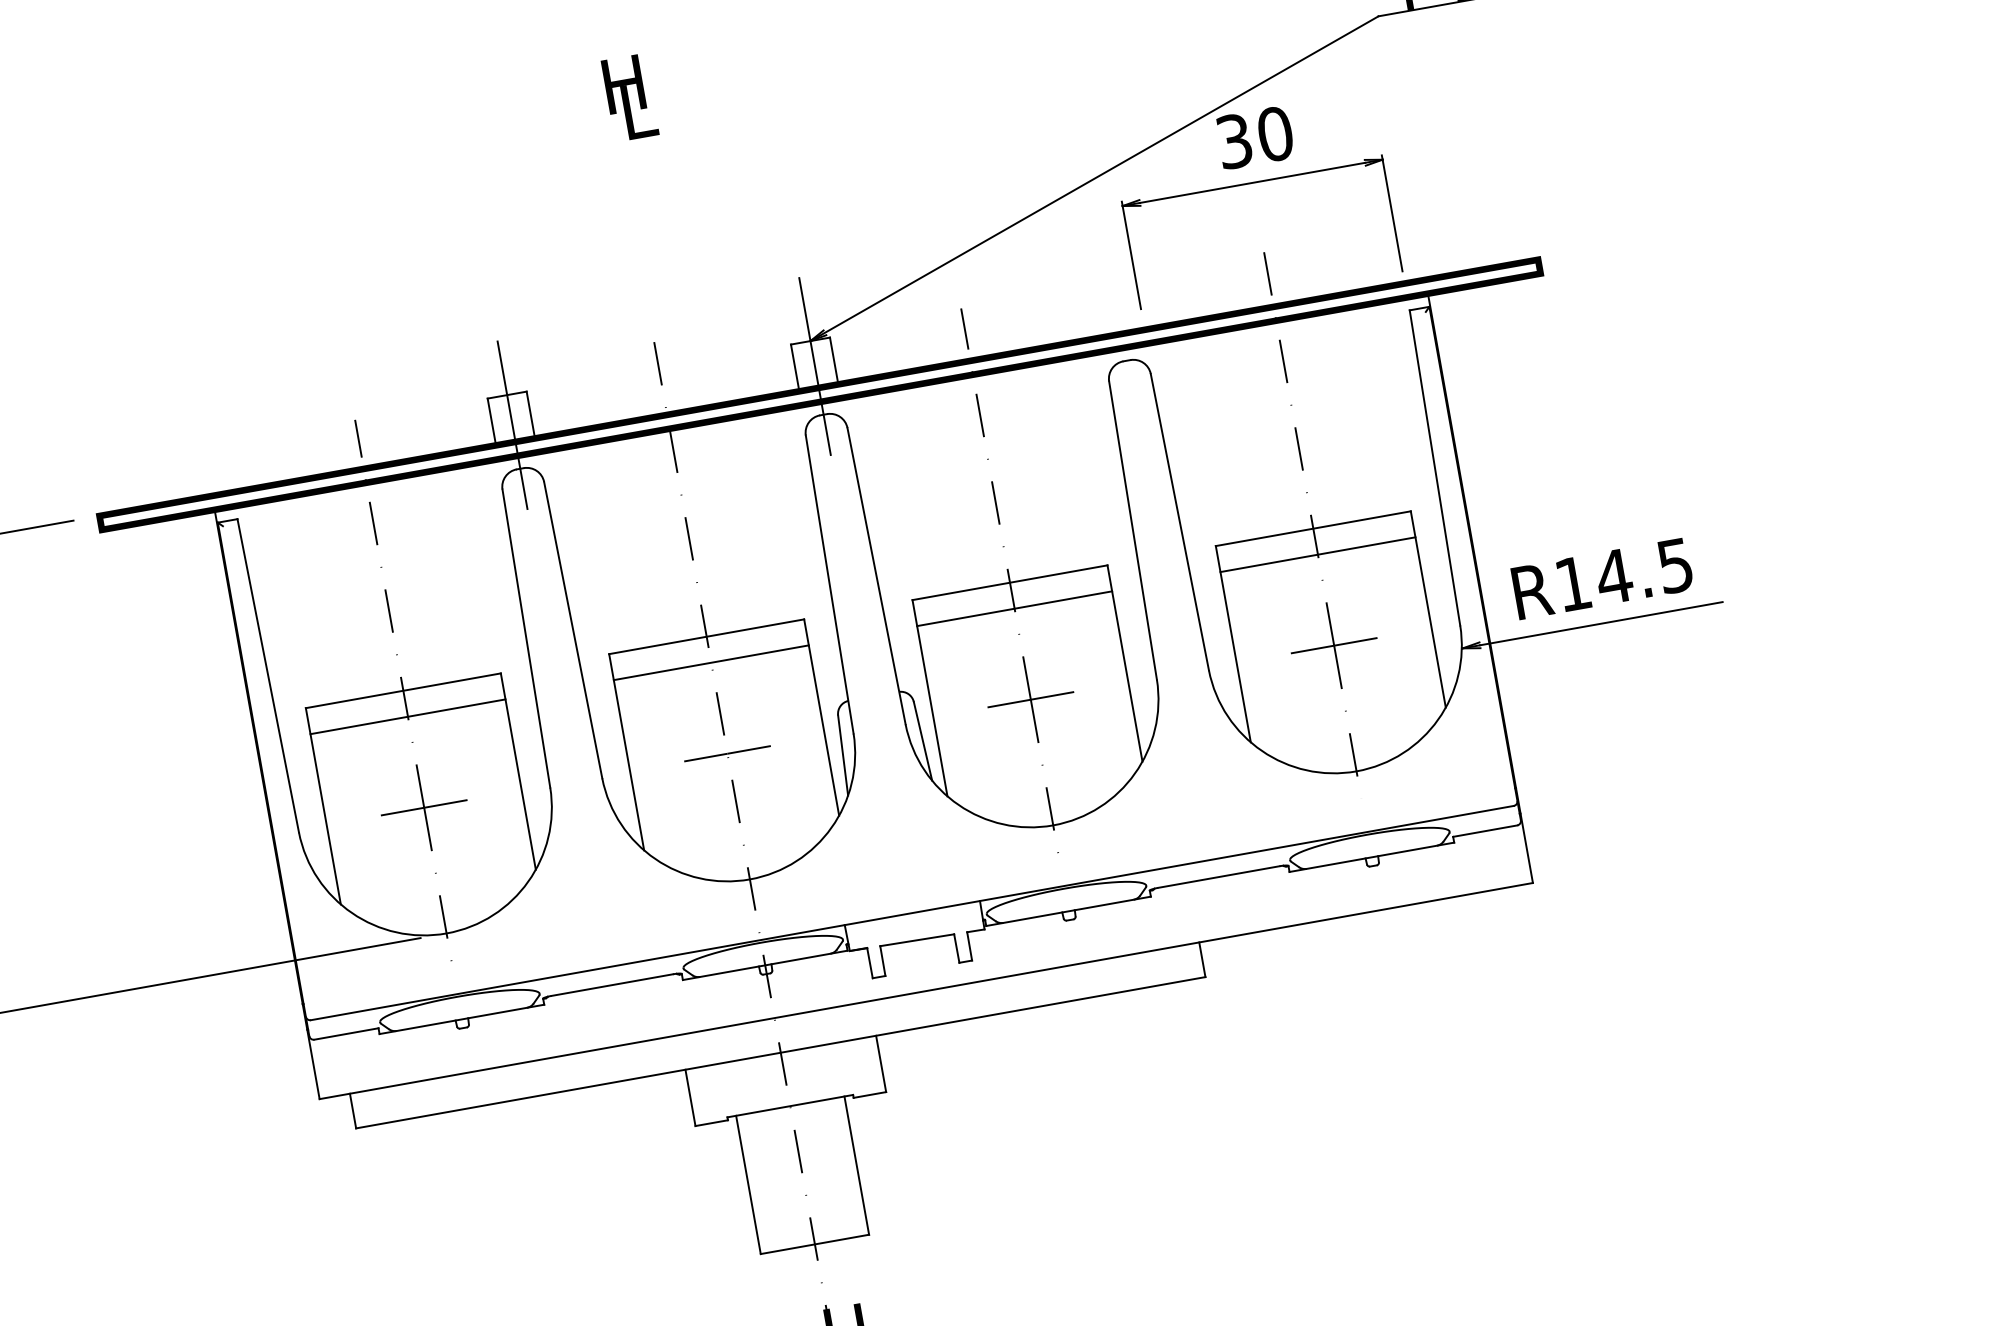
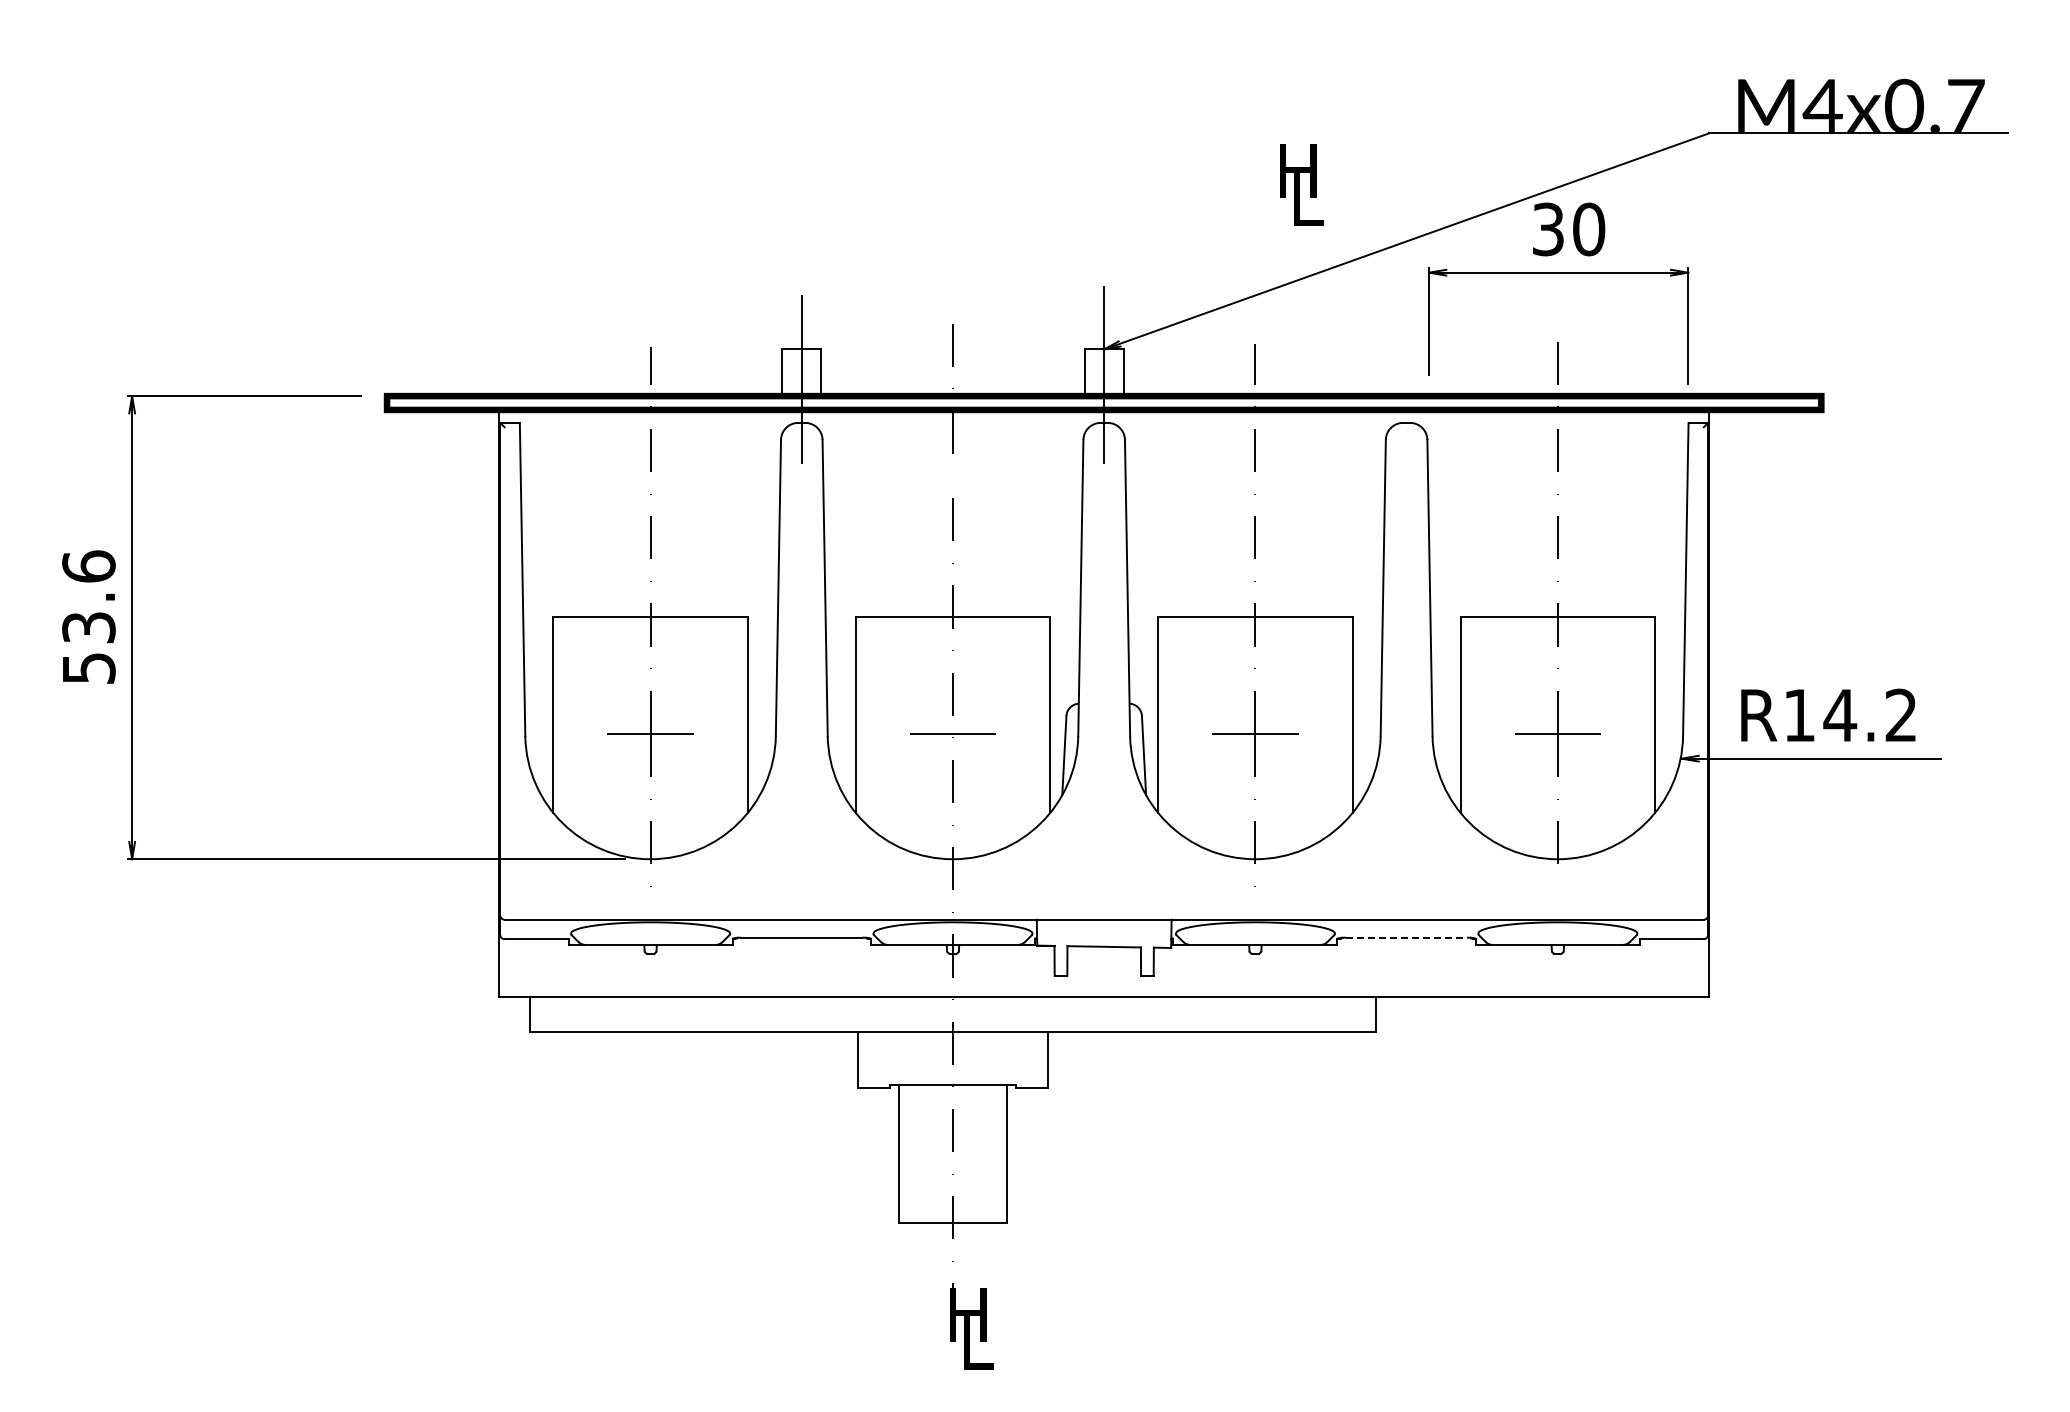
text: (629, 97) -> (1301, 184), moved
line: (1317, 555) -> (1557, 643), removed
text: (1674, 565) -> (1900, 715), R14.5 -> R14.2
line: (1014, 608) -> (1255, 643), removed
line: (710, 663) -> (952, 643), removed
line: (407, 717) -> (650, 643), removed
line: (1219, 876) -> (1407, 937), solid -> dashed

